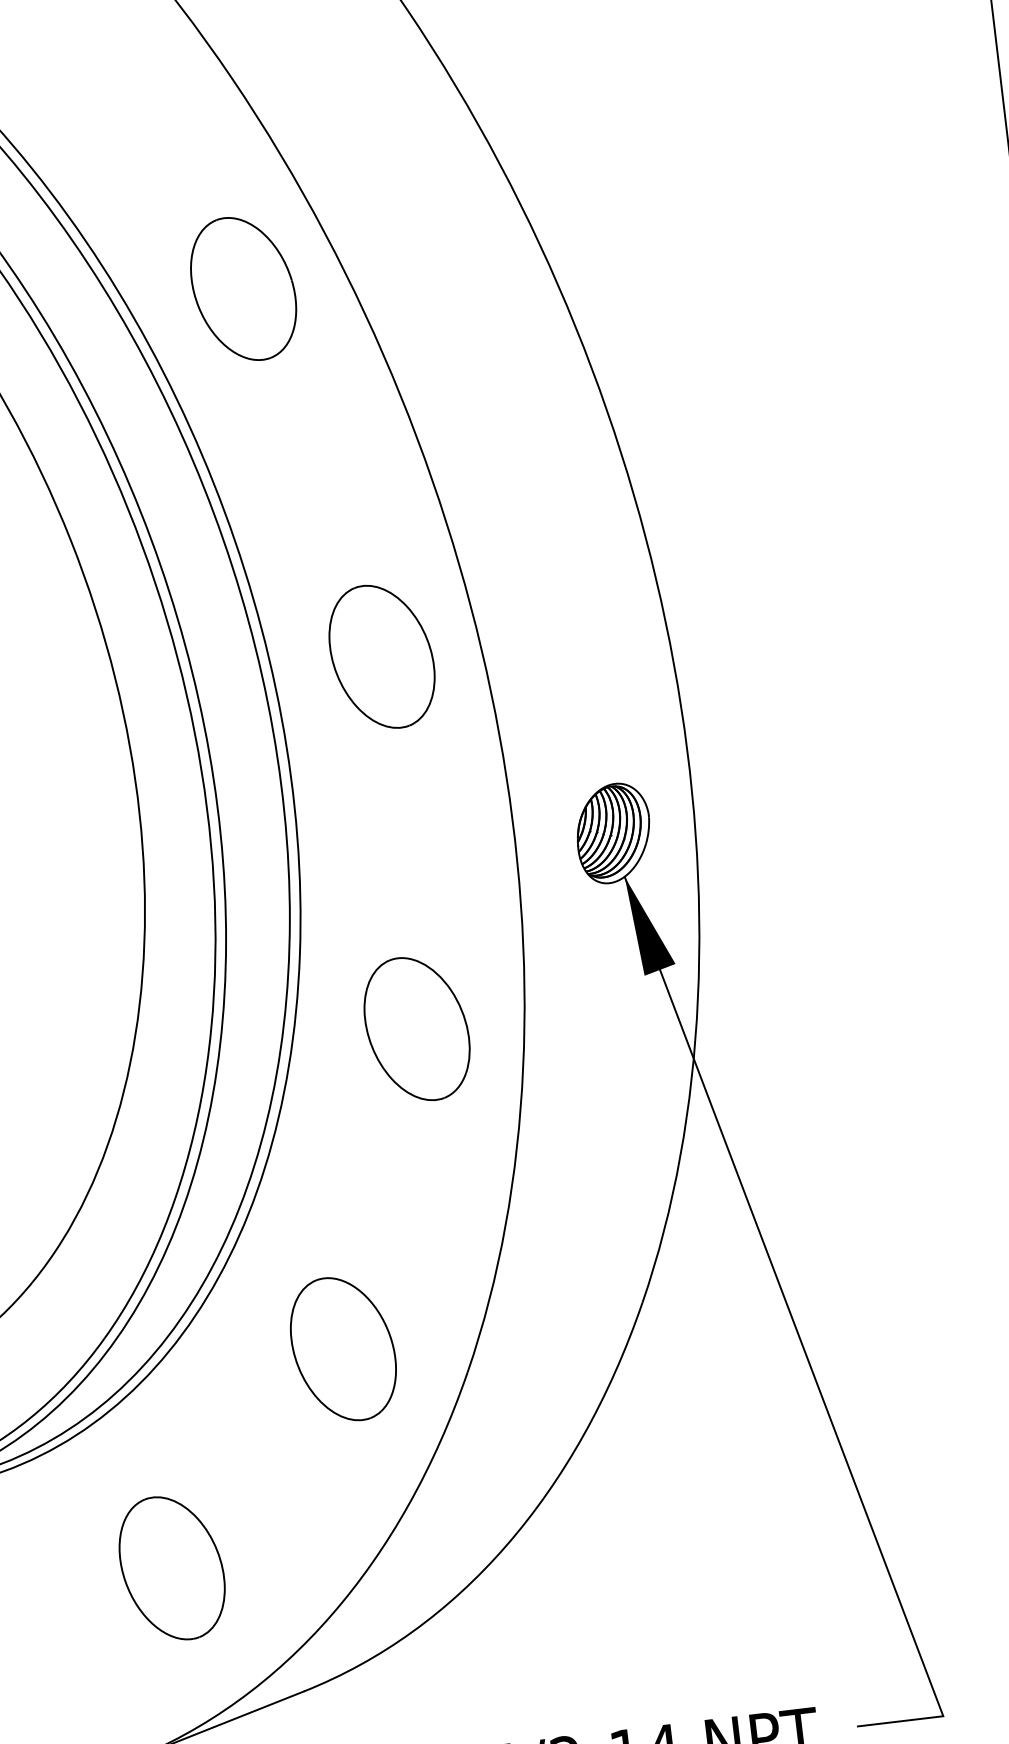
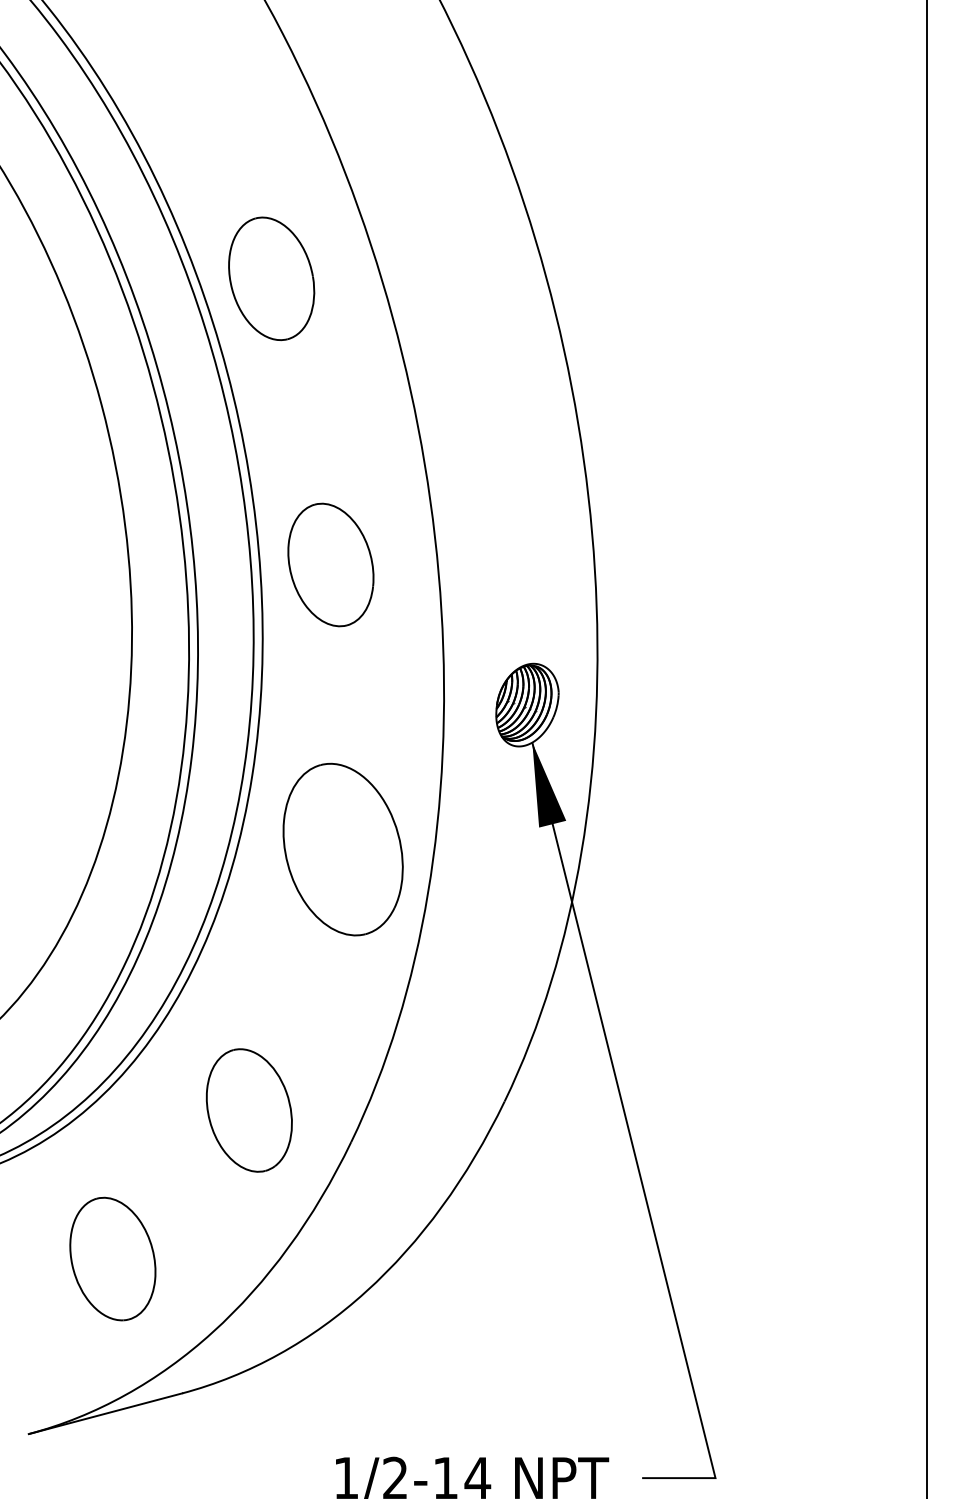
part: (243, 288) -> (271, 278), moved
part: (381, 656) -> (330, 564), moved
part: (416, 1029) -> (342, 849), size x1.4
part: (171, 1567) -> (112, 1258), moved

